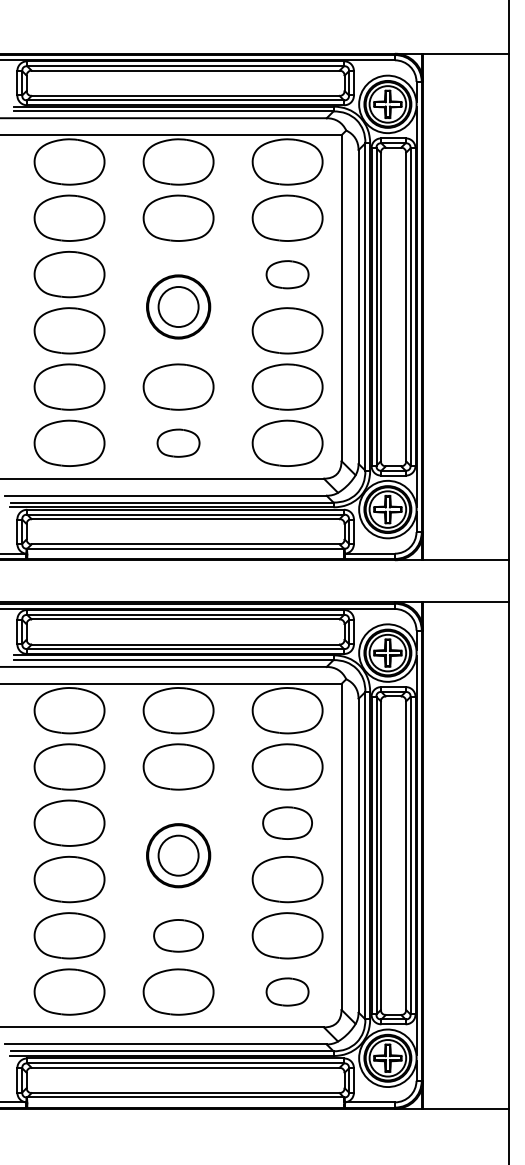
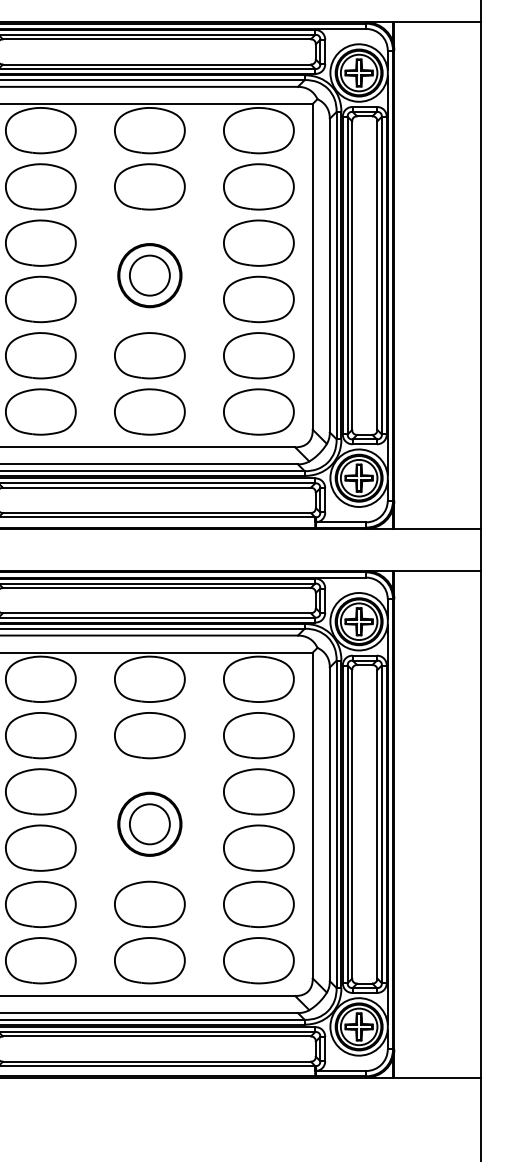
part: (287, 274) -> (258, 243), size x1.67
part: (178, 442) -> (149, 411), size x1.67
part: (287, 822) -> (258, 791), size x1.43
part: (178, 935) -> (149, 904), size x1.43
part: (287, 991) -> (258, 960), size x1.67

